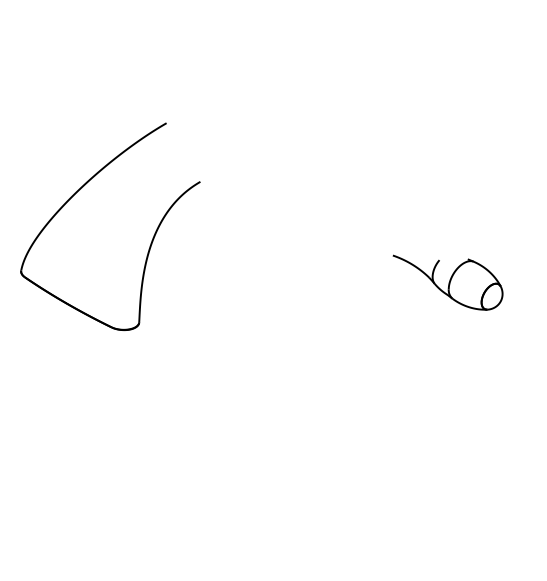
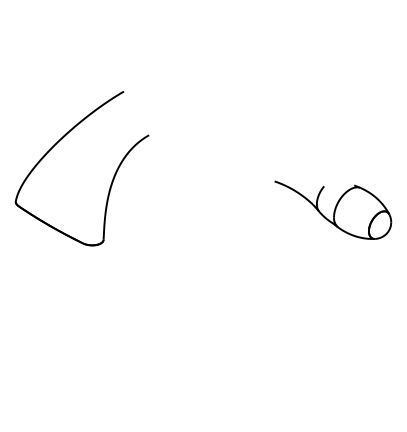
part: (448, 281) -> (333, 209), size x1.43

